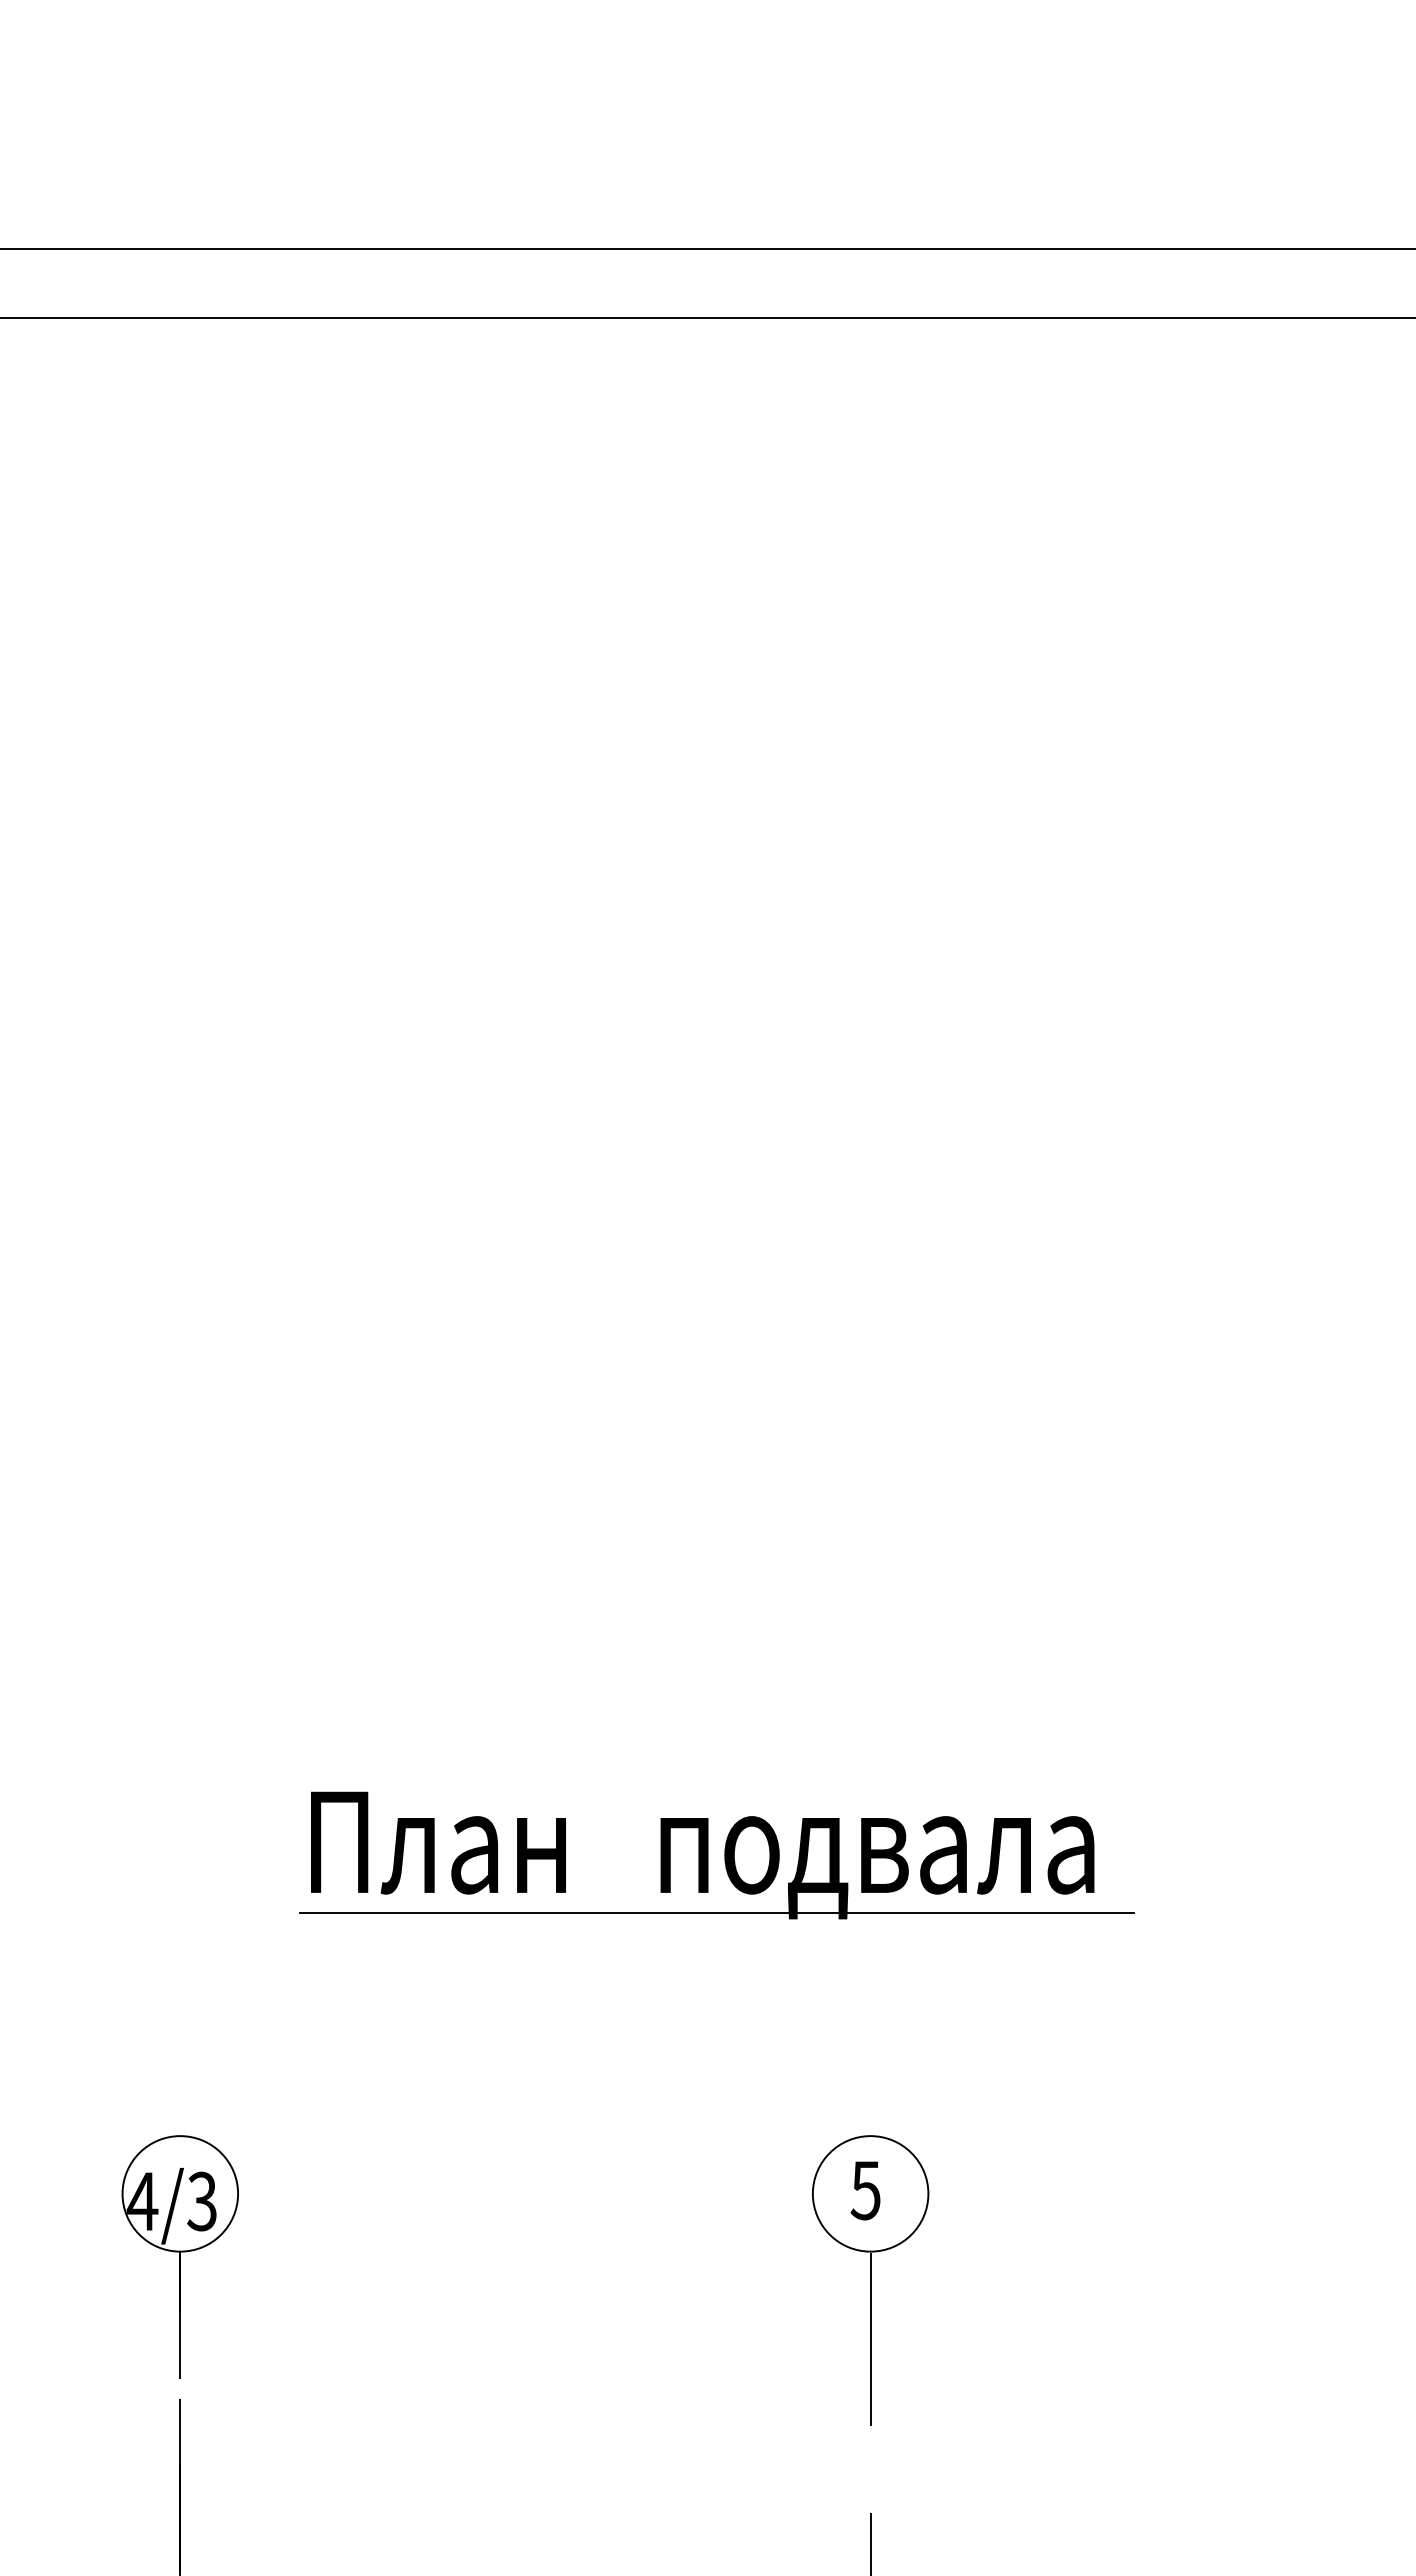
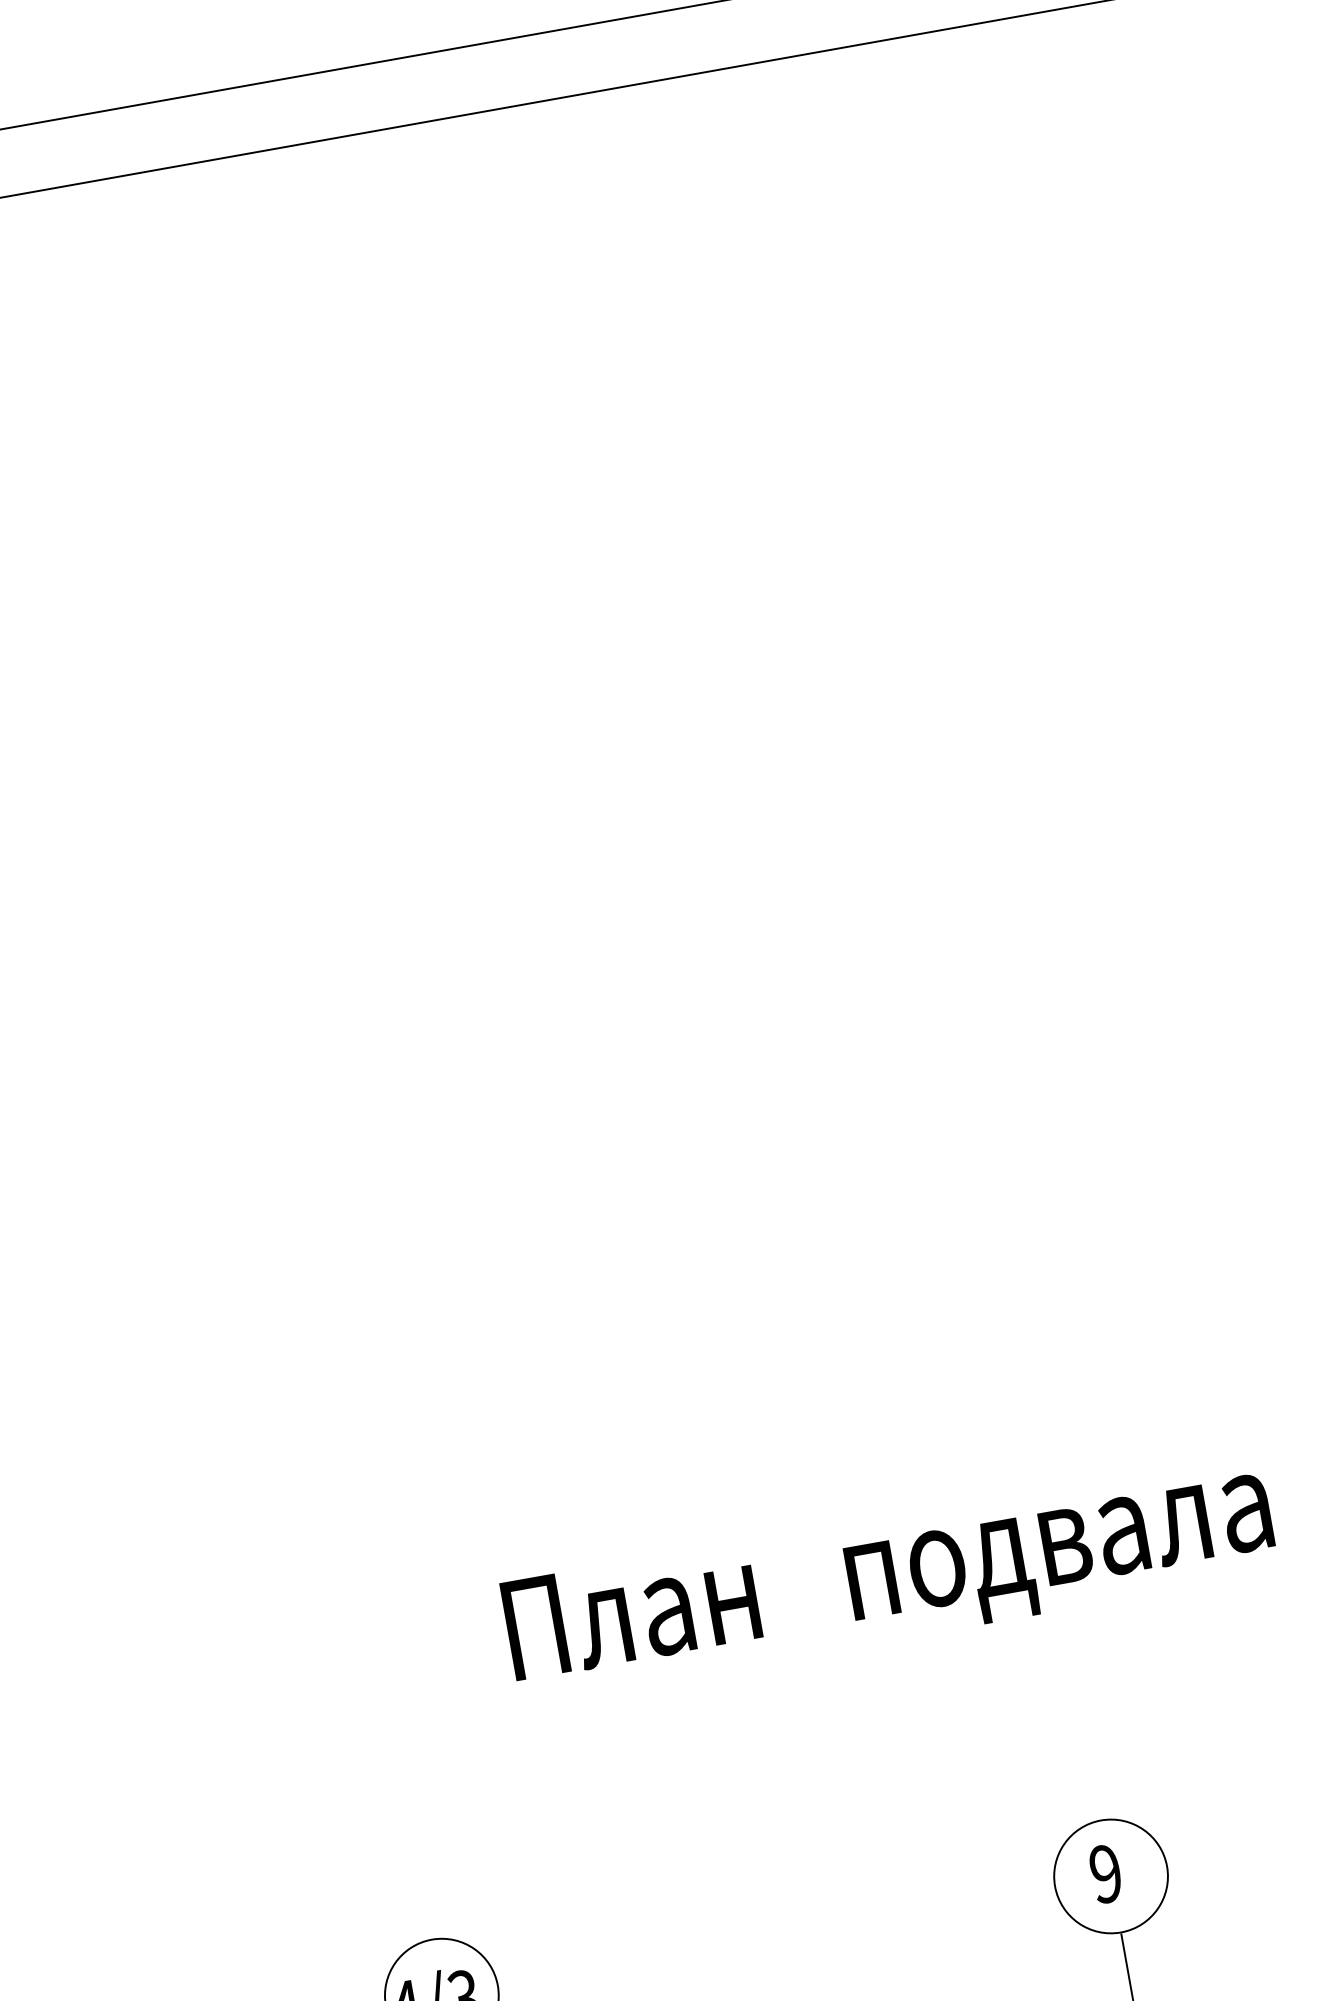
line: (716, 1913) -> (913, 1631), removed
text: (865, 2190) -> (1105, 1874), 5 -> 9

